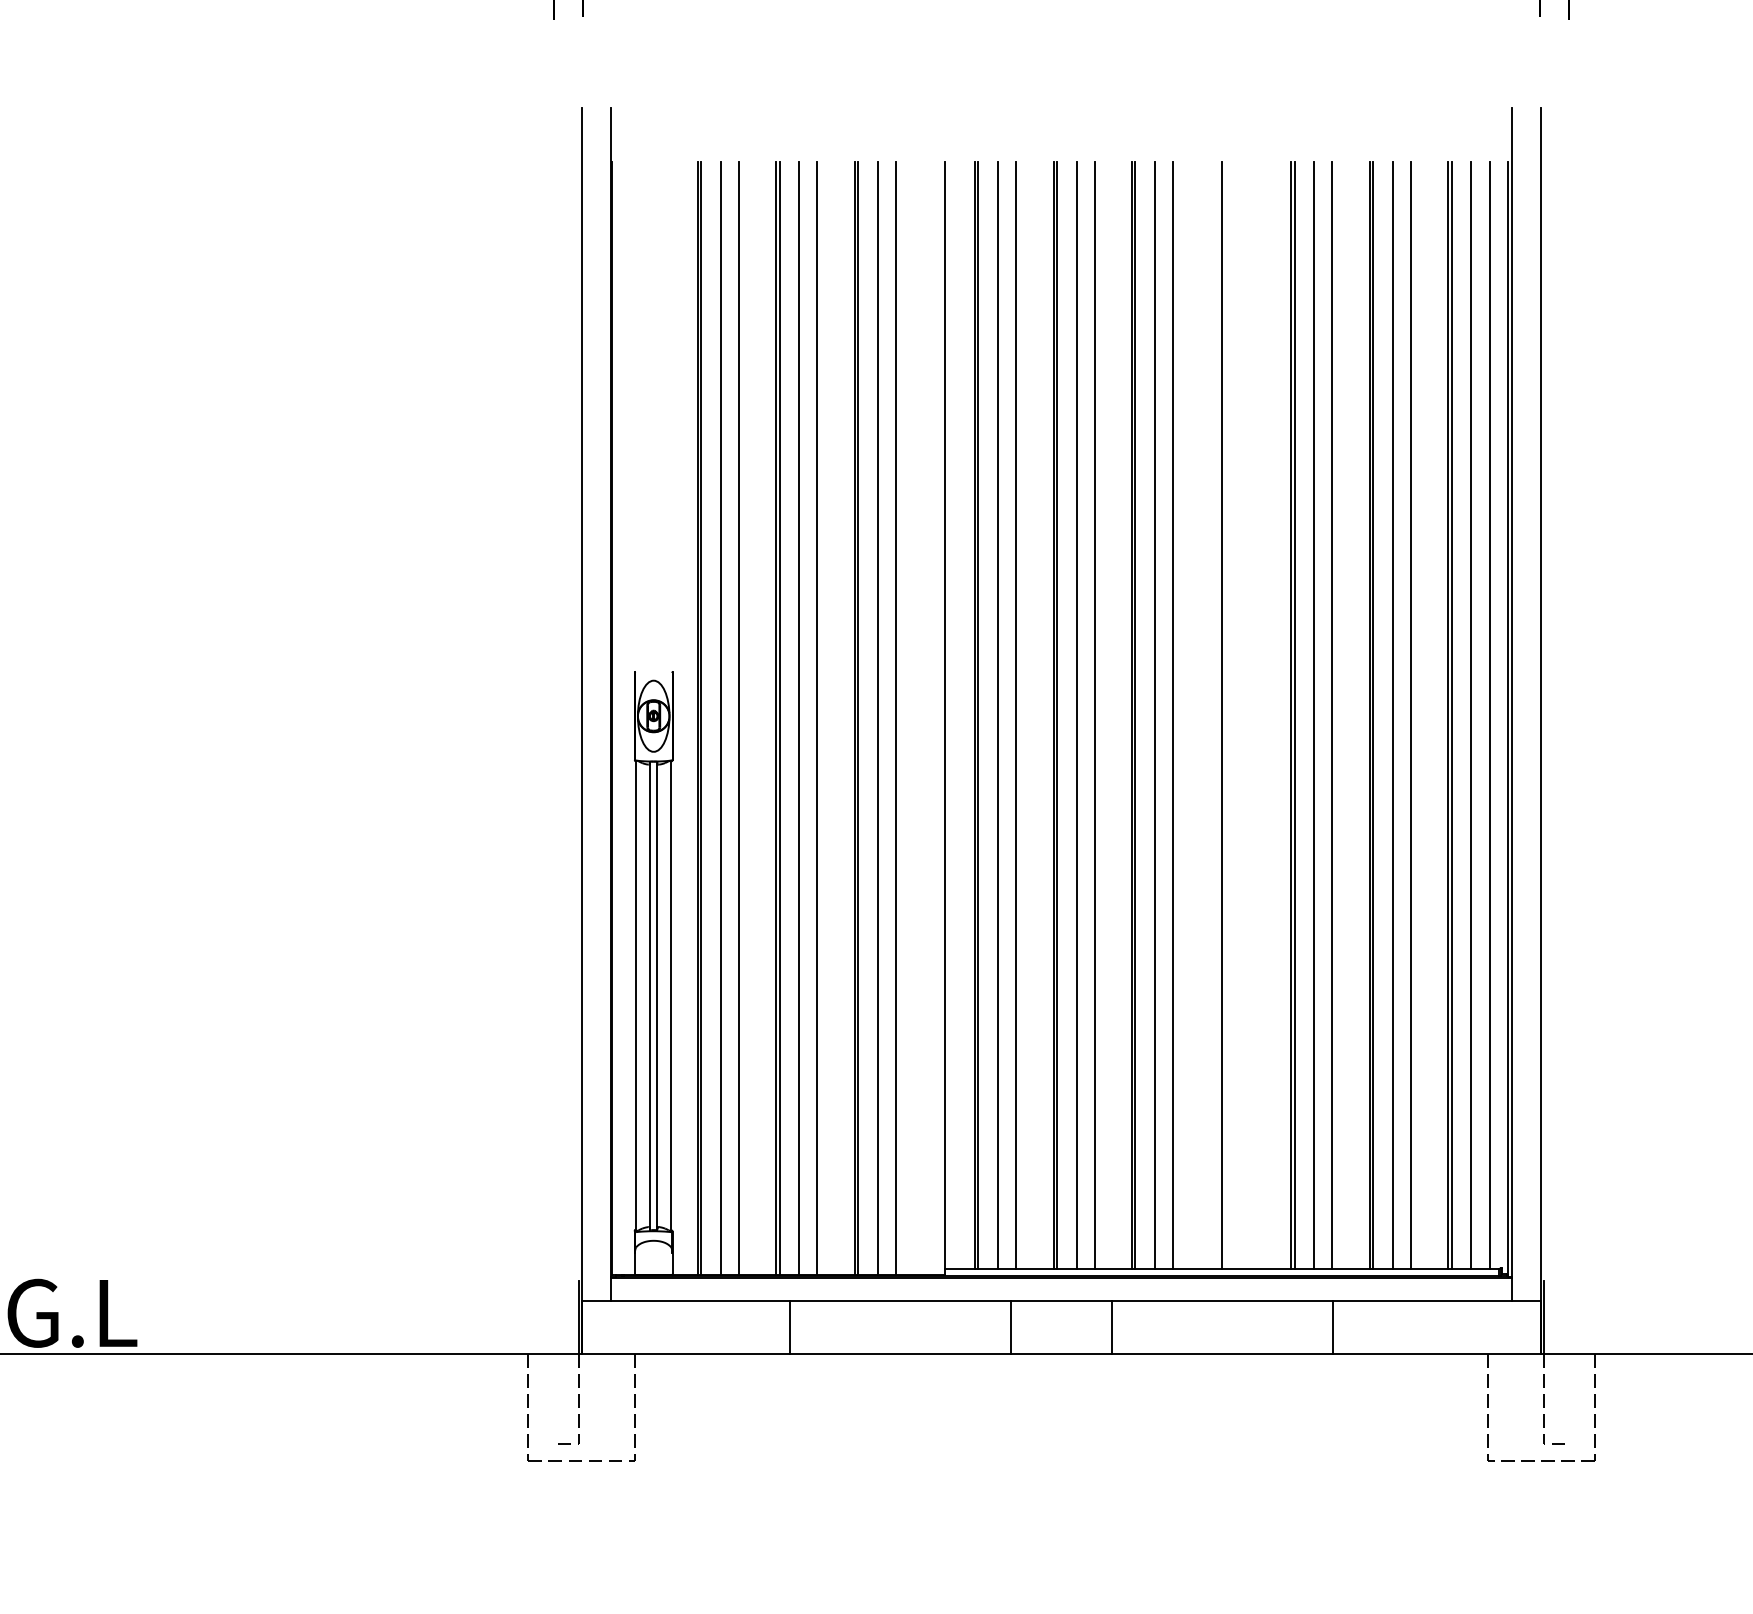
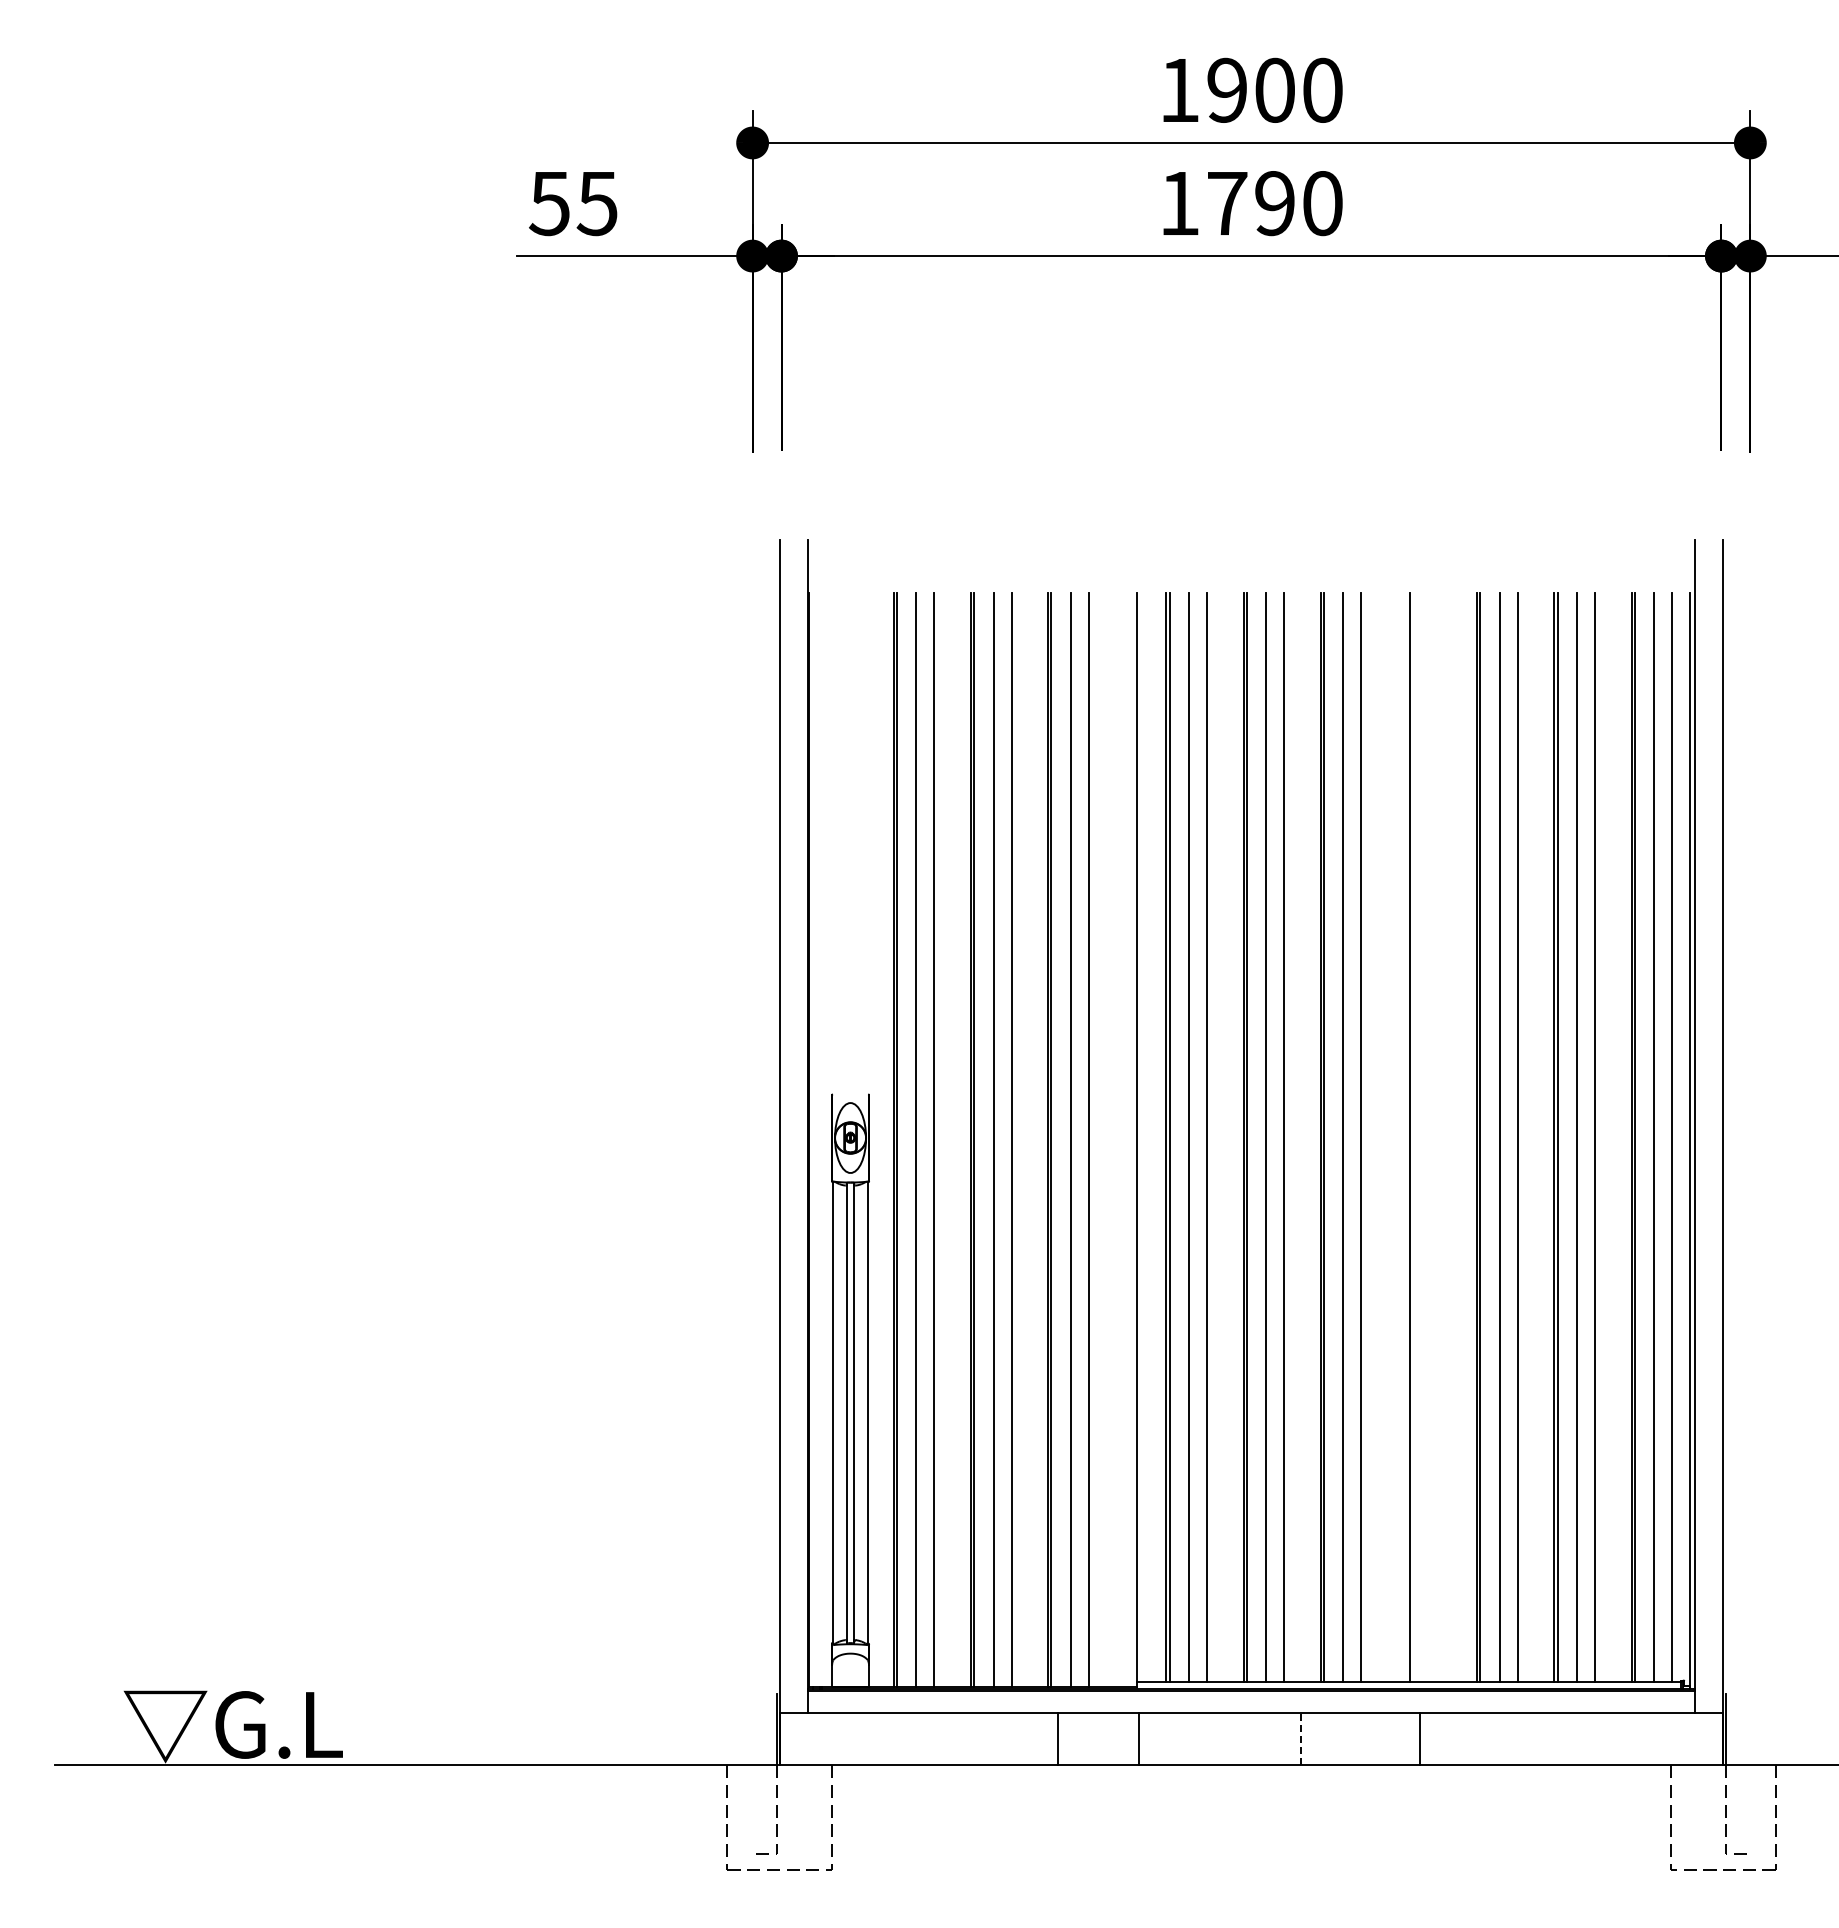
line: (789, 1327) -> (1057, 1738), moved
line: (1010, 1327) -> (1138, 1738), moved
line: (1112, 1327) -> (1301, 1738), solid -> dashed
line: (1333, 1327) -> (1420, 1738), moved

